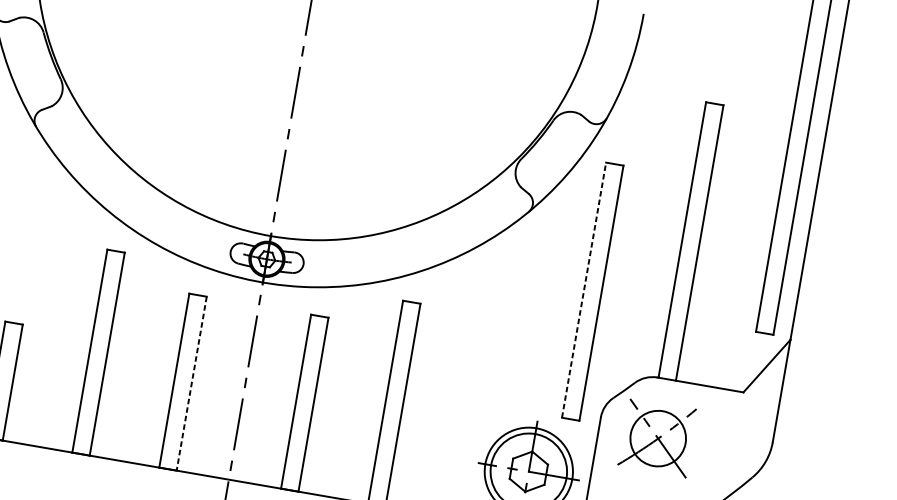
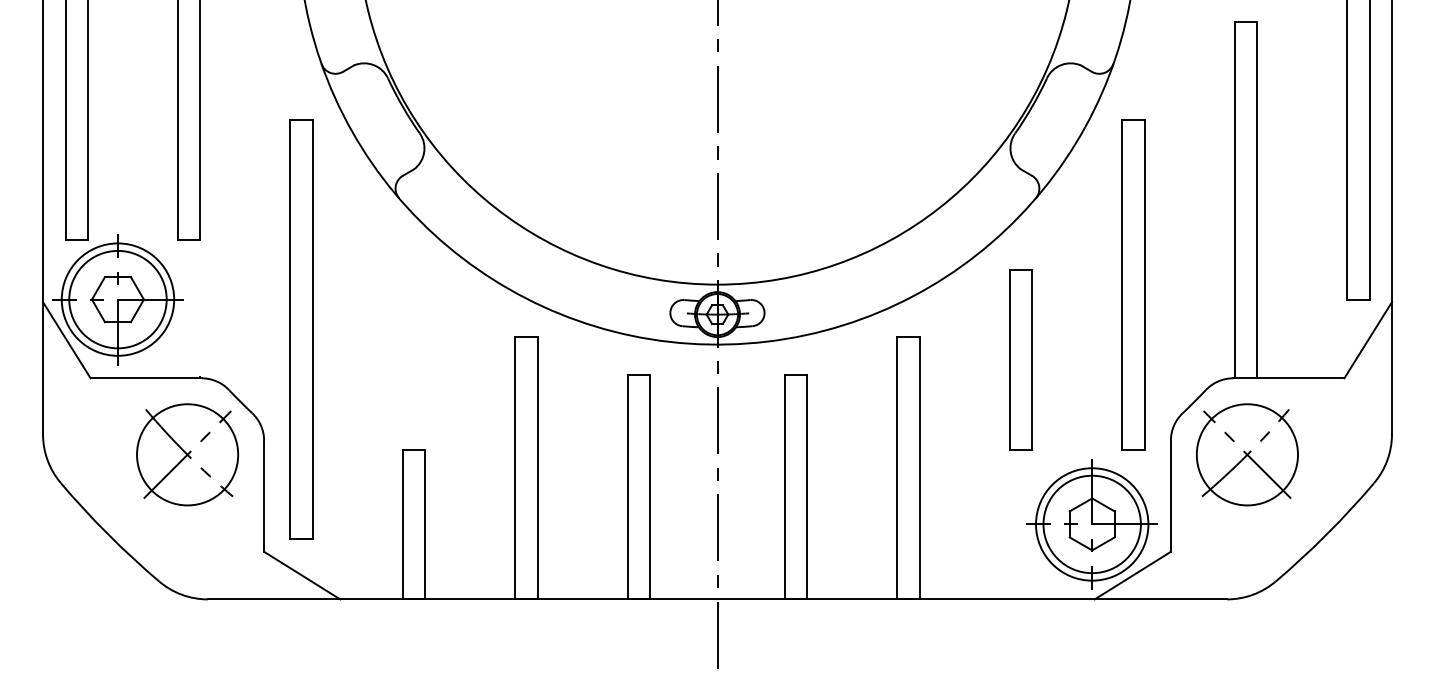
line: (584, 290) -> (1122, 284), dashed -> solid
part: (495, 334) -> (1020, 359), added
line: (192, 384) -> (650, 487), dashed -> solid
circle: (657, 438) -> (1246, 454), size x1.43

